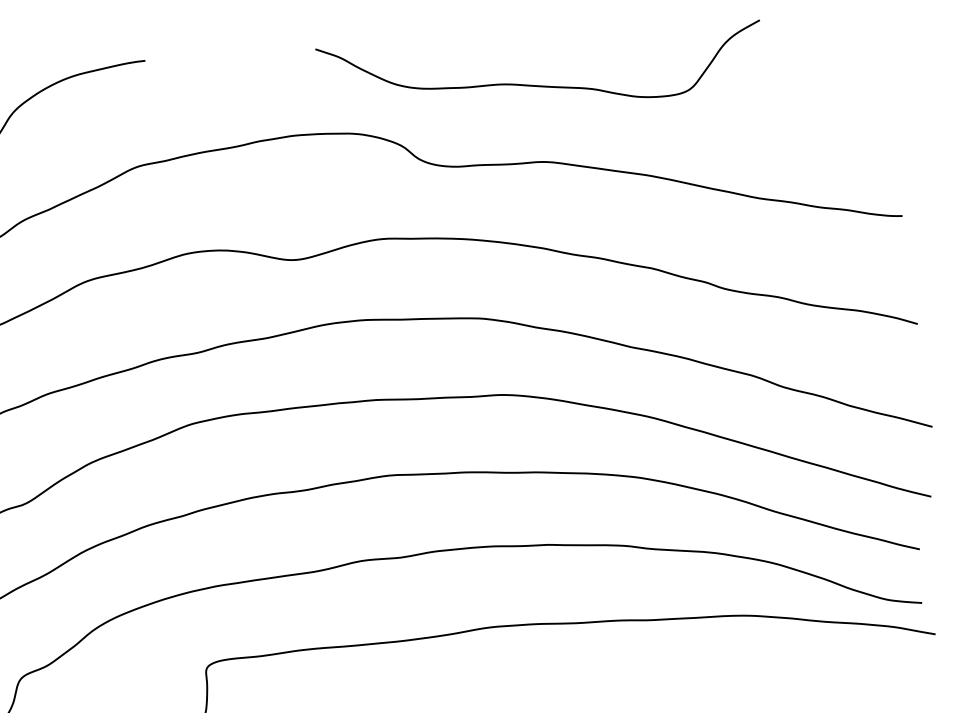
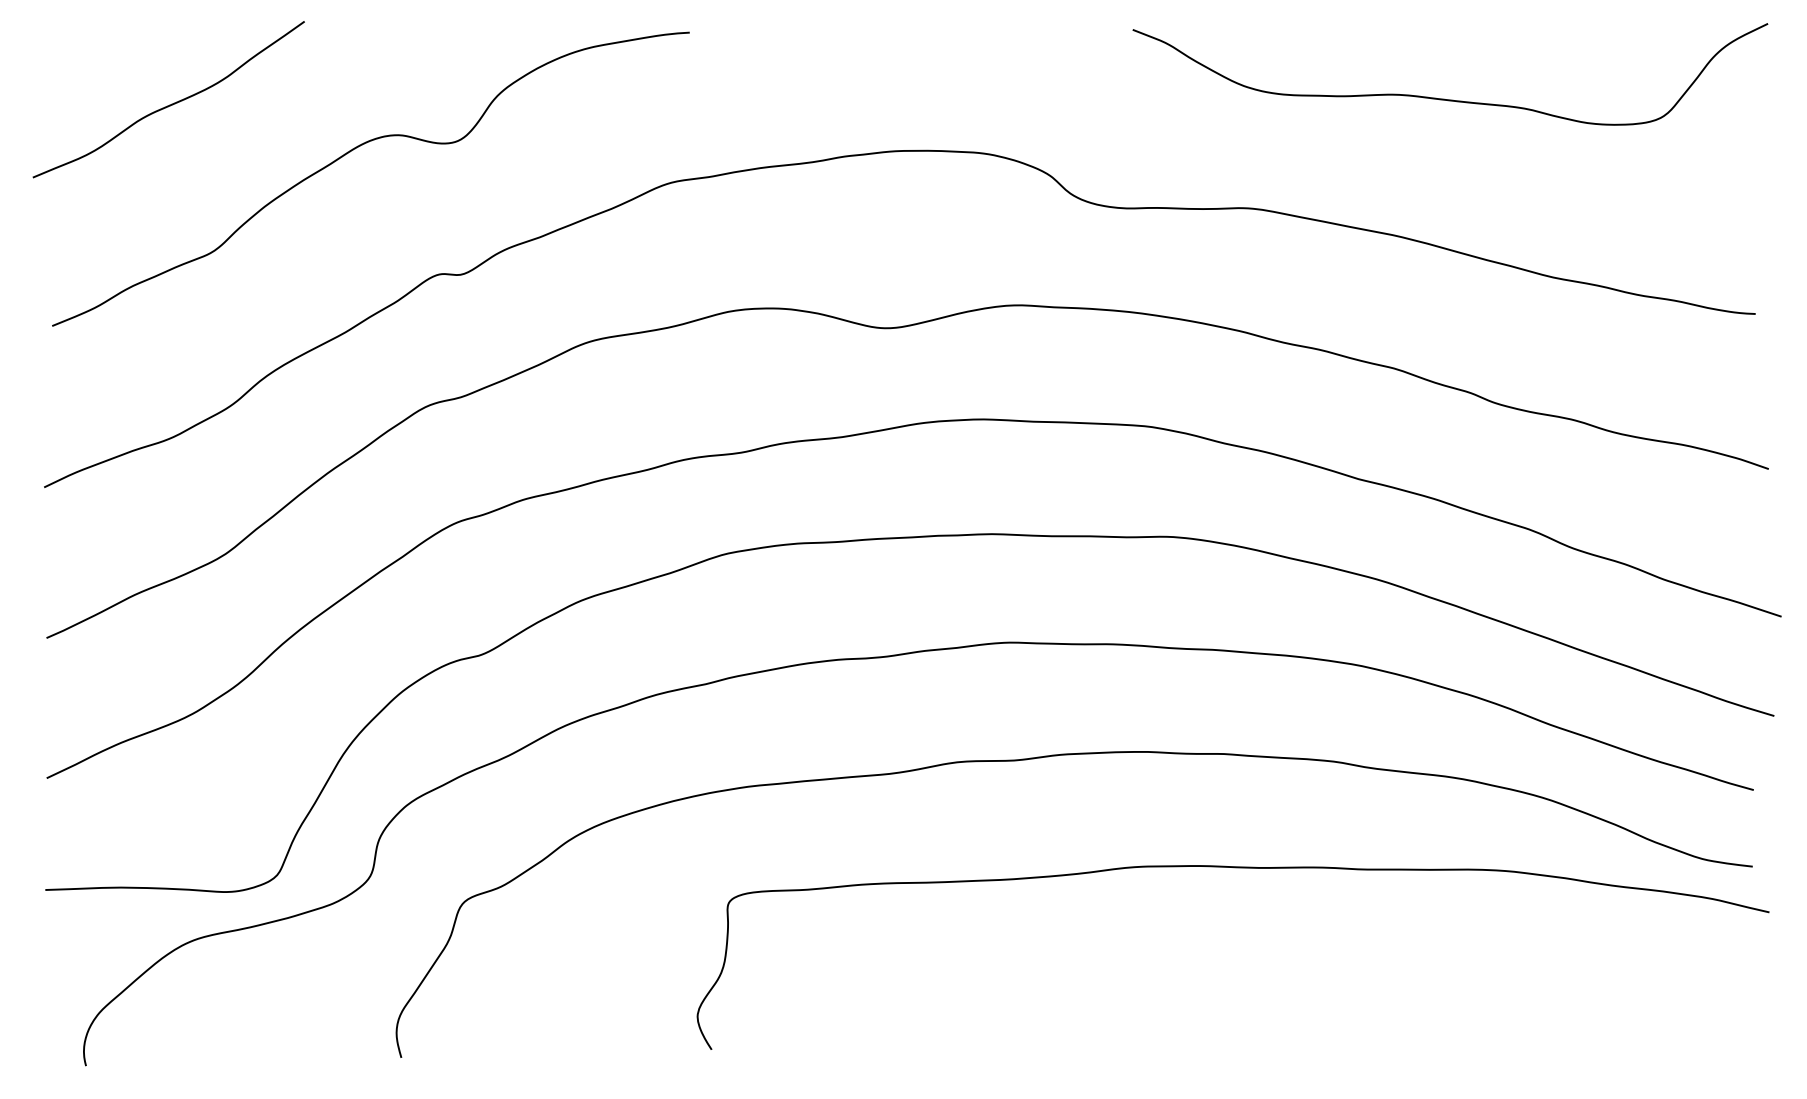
curve: (536, 85) -> (1444, 98), moved

